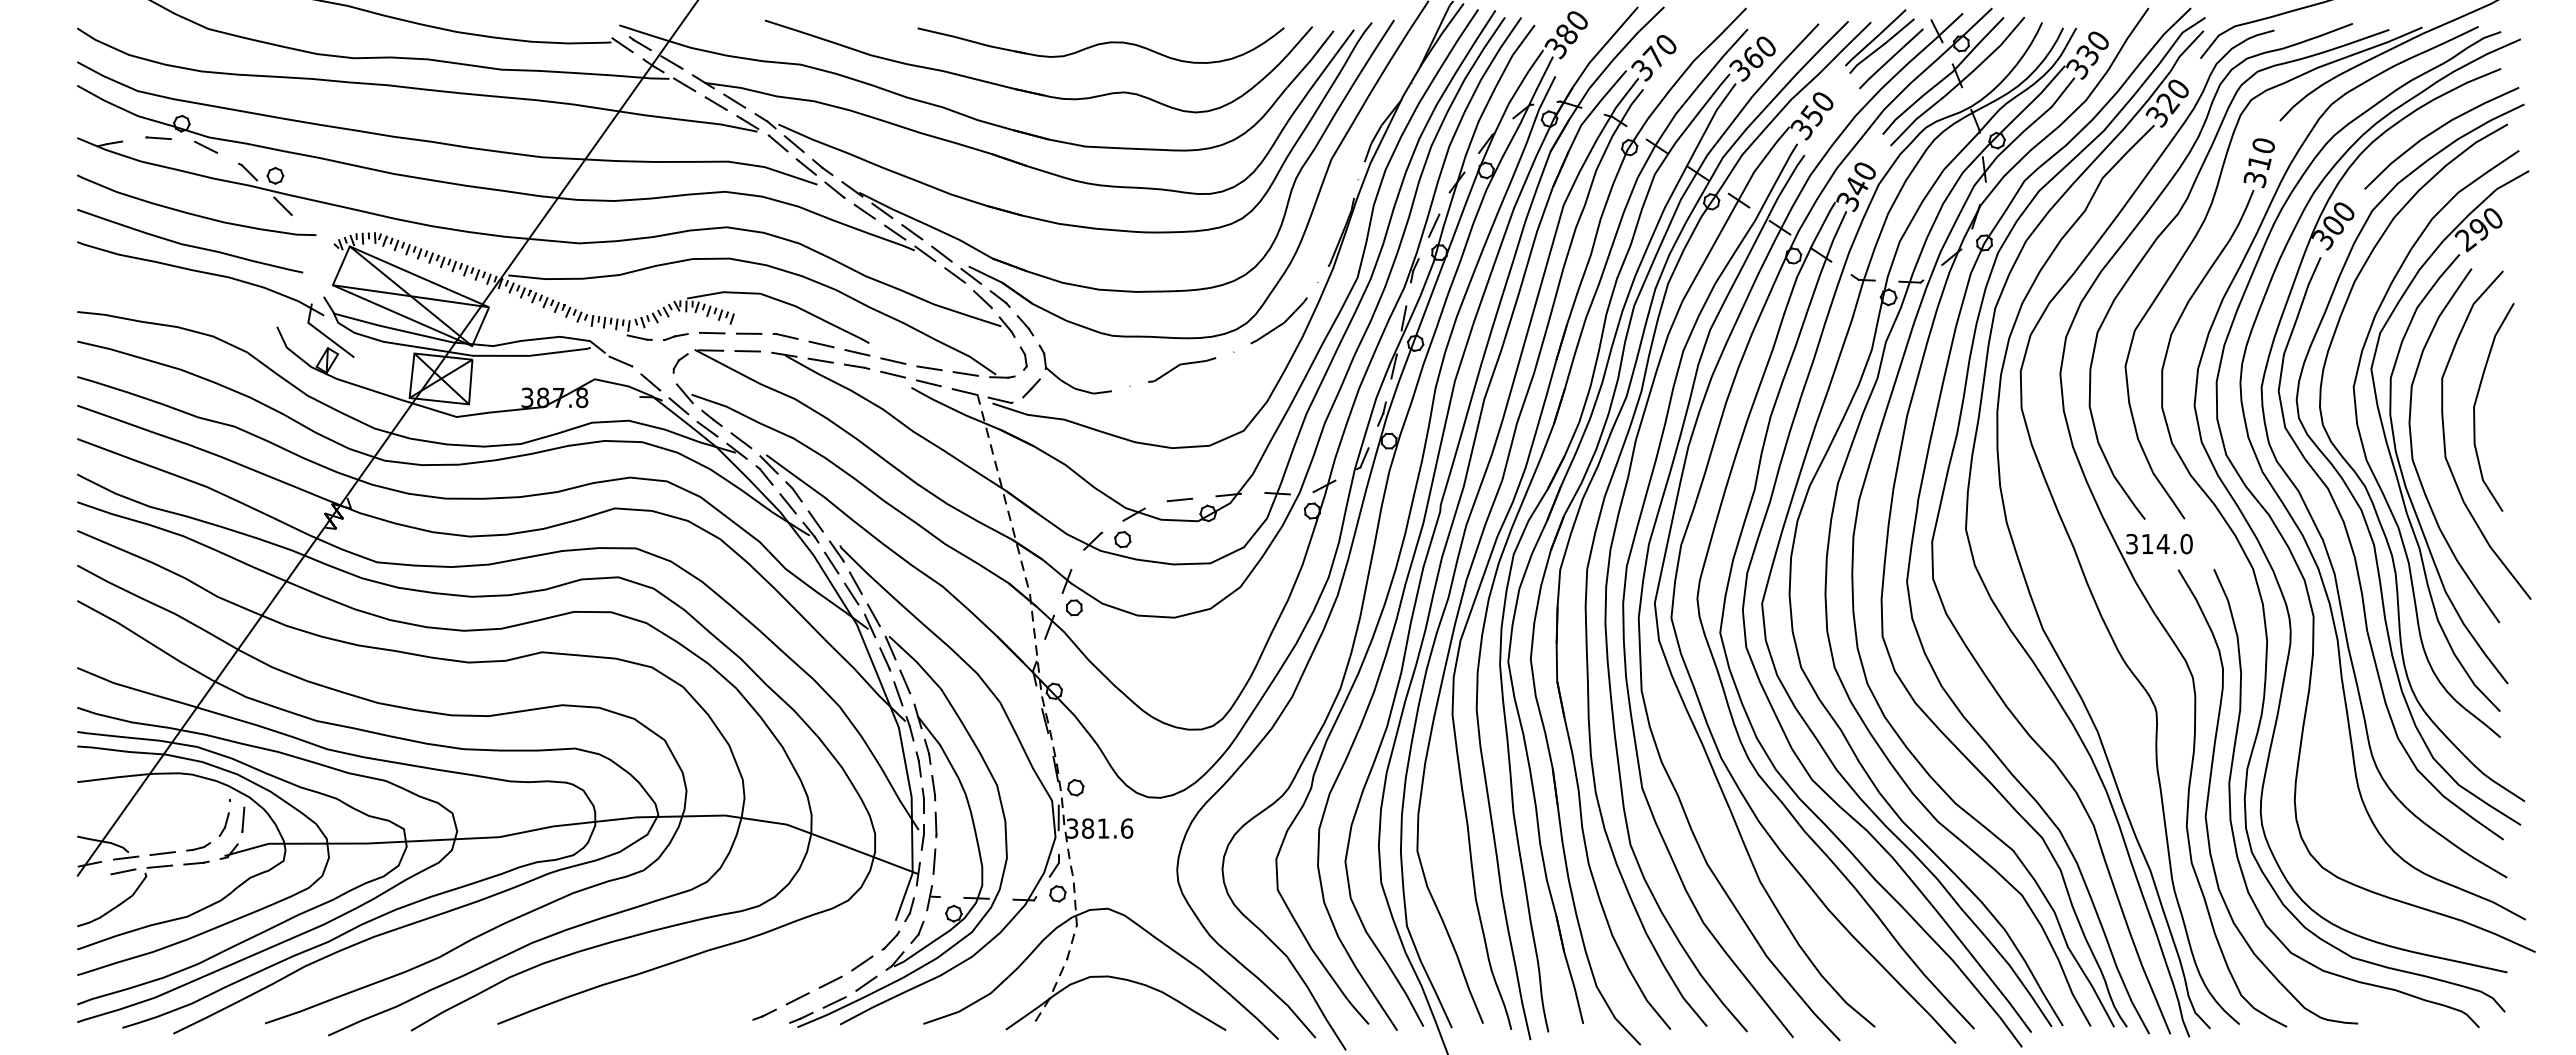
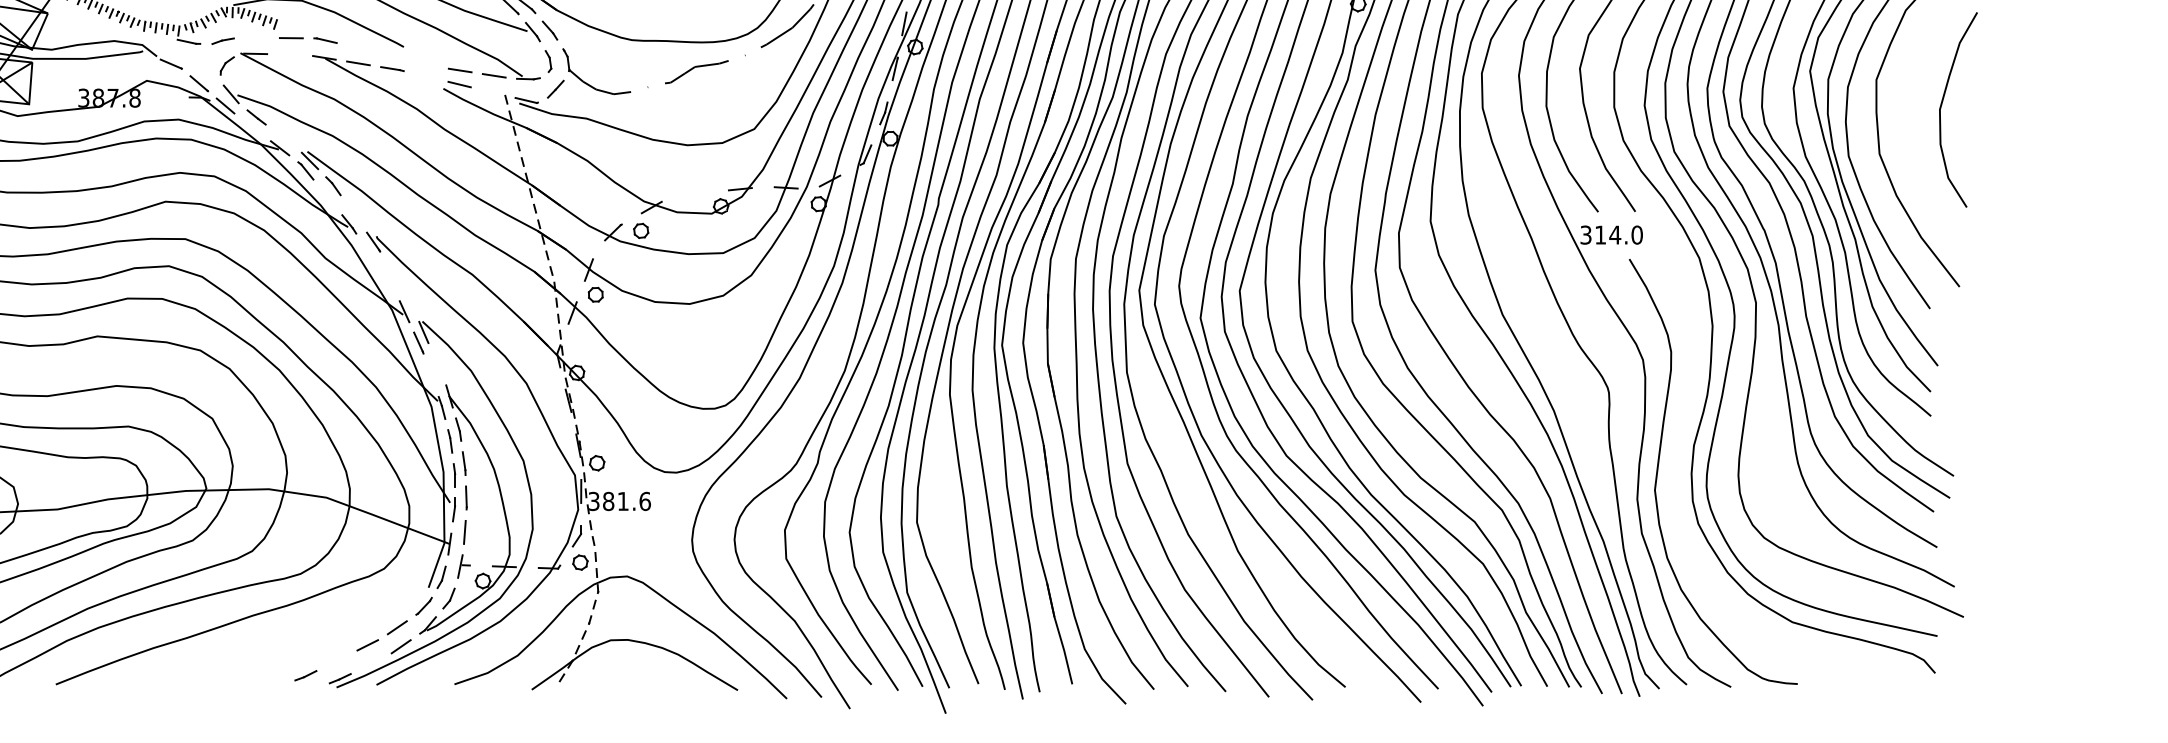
line: (711, 332) -> (256, 37), removed
line: (821, 344) -> (359, 48), removed
line: (747, 351) -> (289, 54), removed
line: (857, 352) -> (392, 55), removed
line: (893, 360) -> (426, 63), removed
line: (893, 374) -> (426, 76), removed
line: (964, 391) -> (493, 92), removed
curve: (2476, 402) -> (1942, 105), moved
line: (707, 429) -> (252, 127), removed
line: (741, 440) -> (284, 138), removed
line: (1179, 499) -> (694, 193), removed
line: (787, 503) -> (327, 197), removed
line: (815, 521) -> (353, 213), removed
line: (831, 562) -> (368, 252), removed
line: (855, 582) -> (390, 271), removed
line: (851, 593) -> (387, 281), removed
line: (873, 615) -> (407, 301), removed
line: (905, 681) -> (437, 363), removed
line: (898, 693) -> (431, 374), removed
curve: (2231, 810) -> (1679, 484), removed
line: (797, 998) -> (336, 660), removed
line: (834, 1002) -> (371, 664), removed

